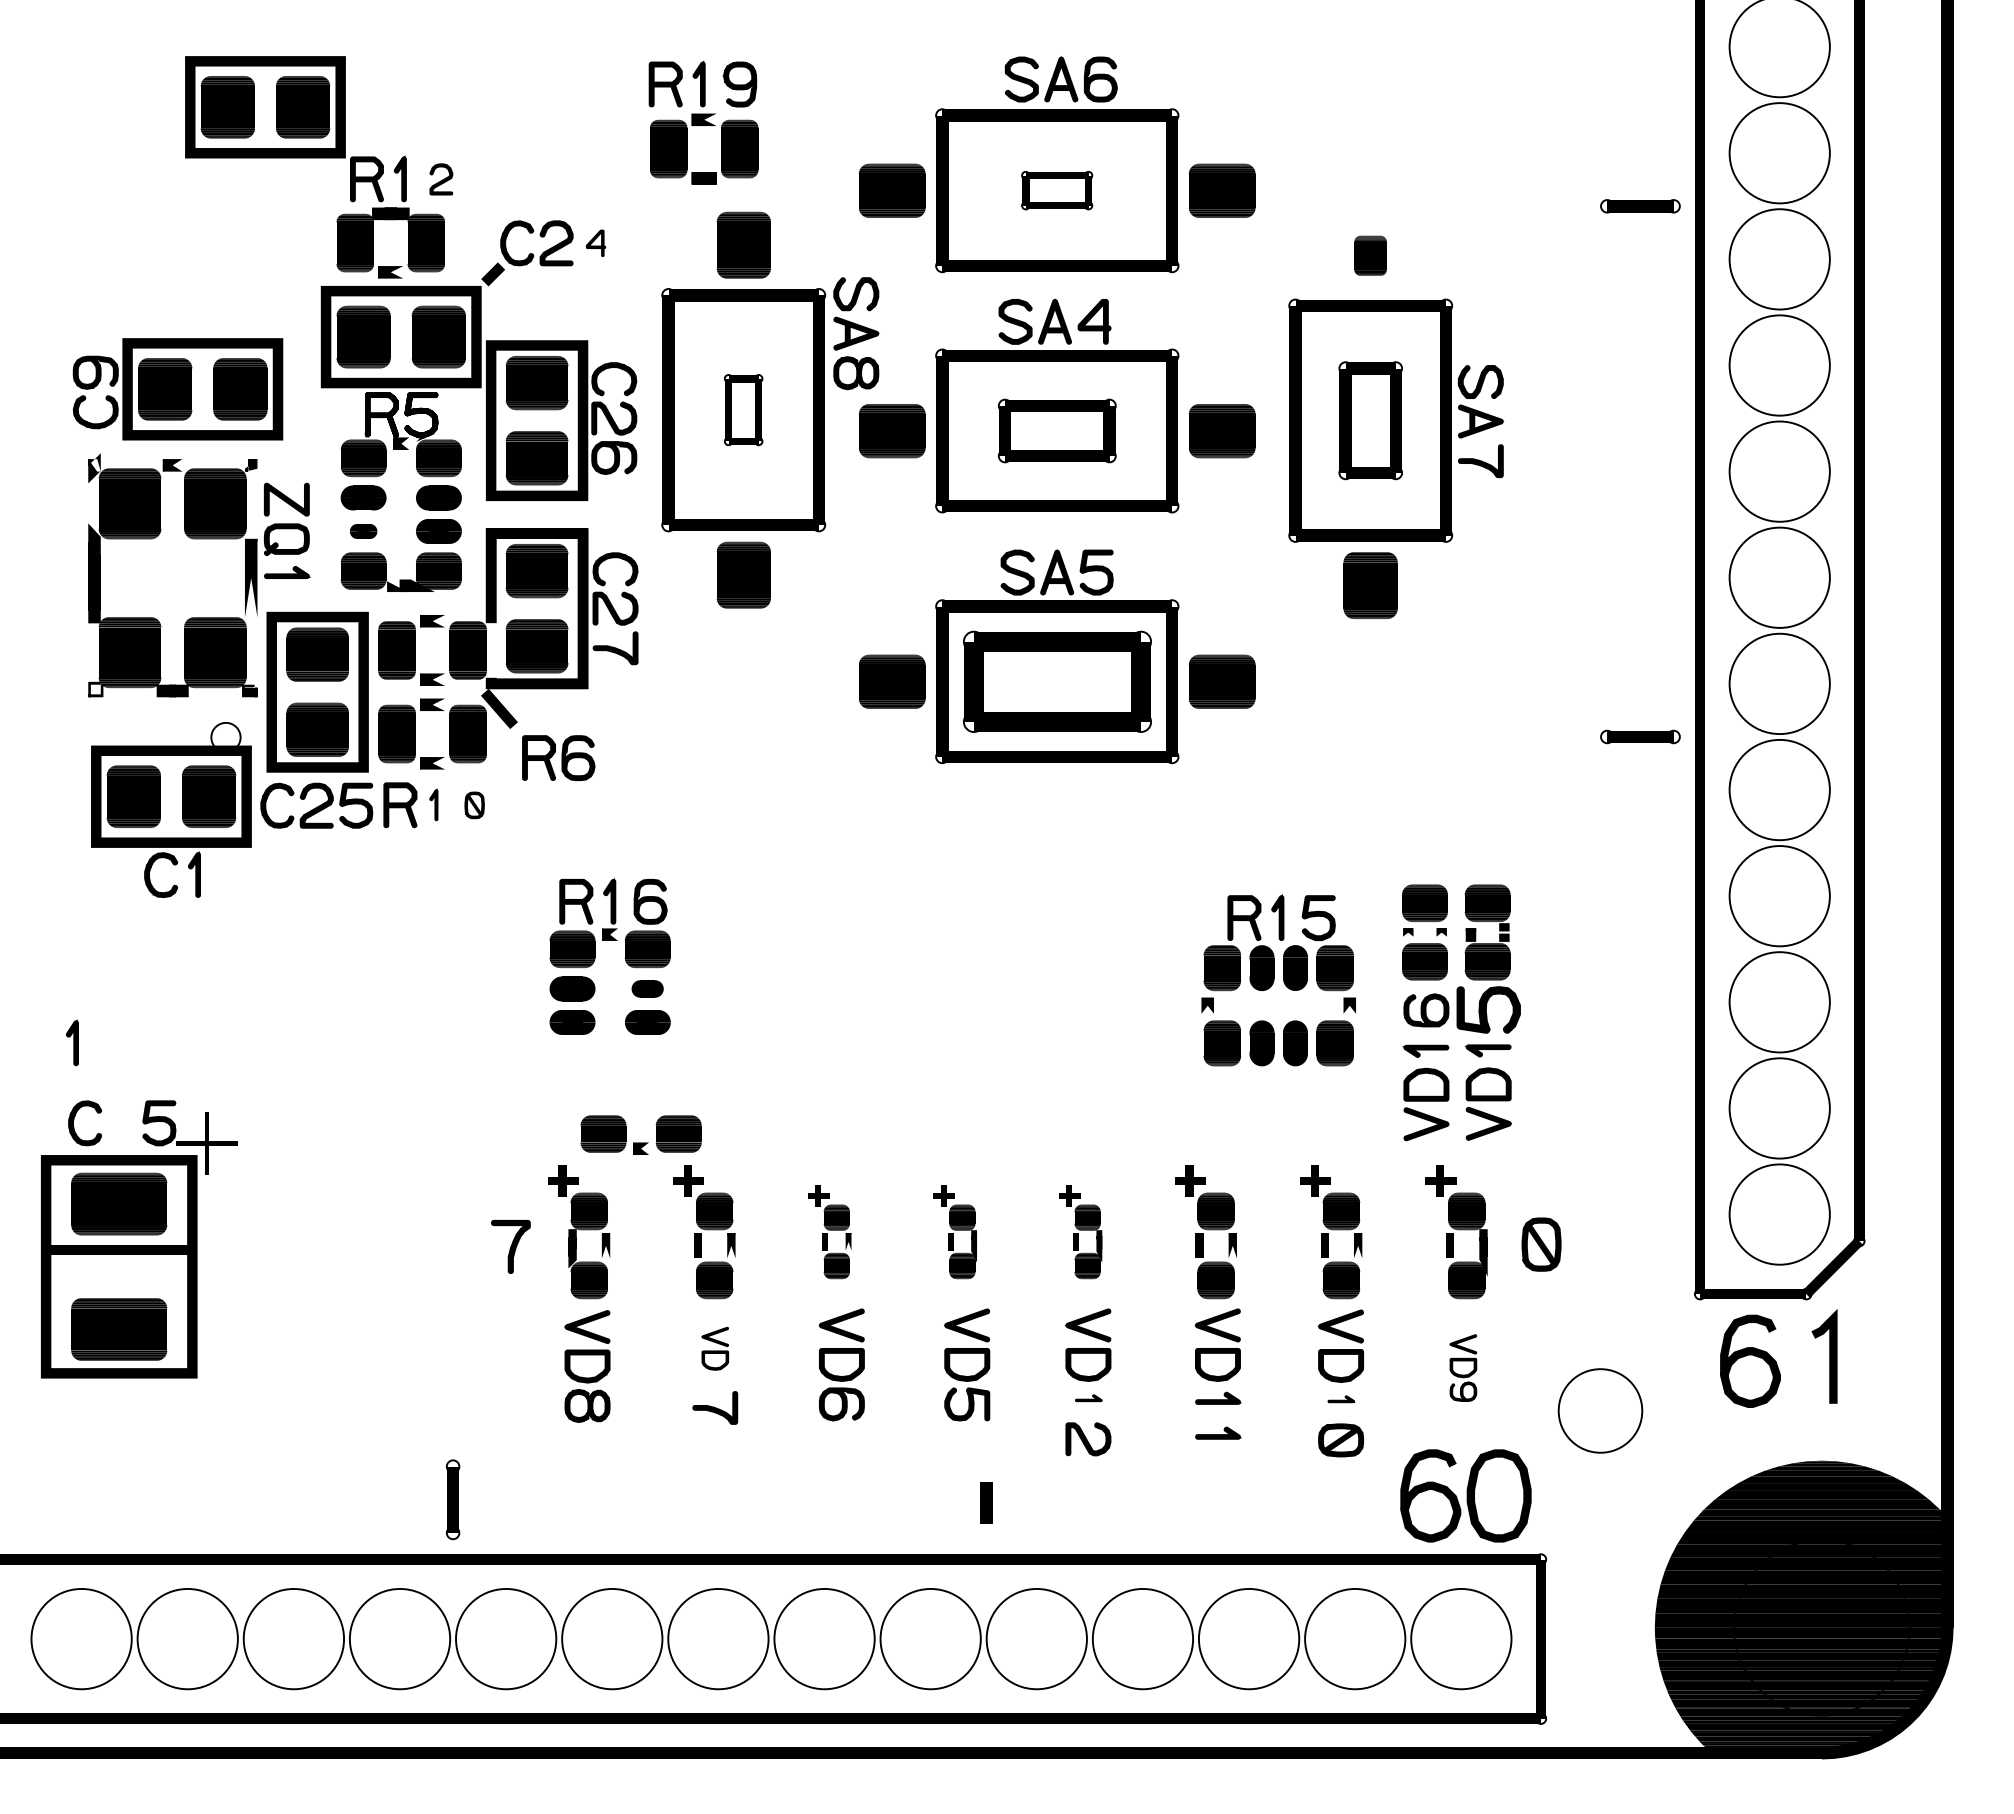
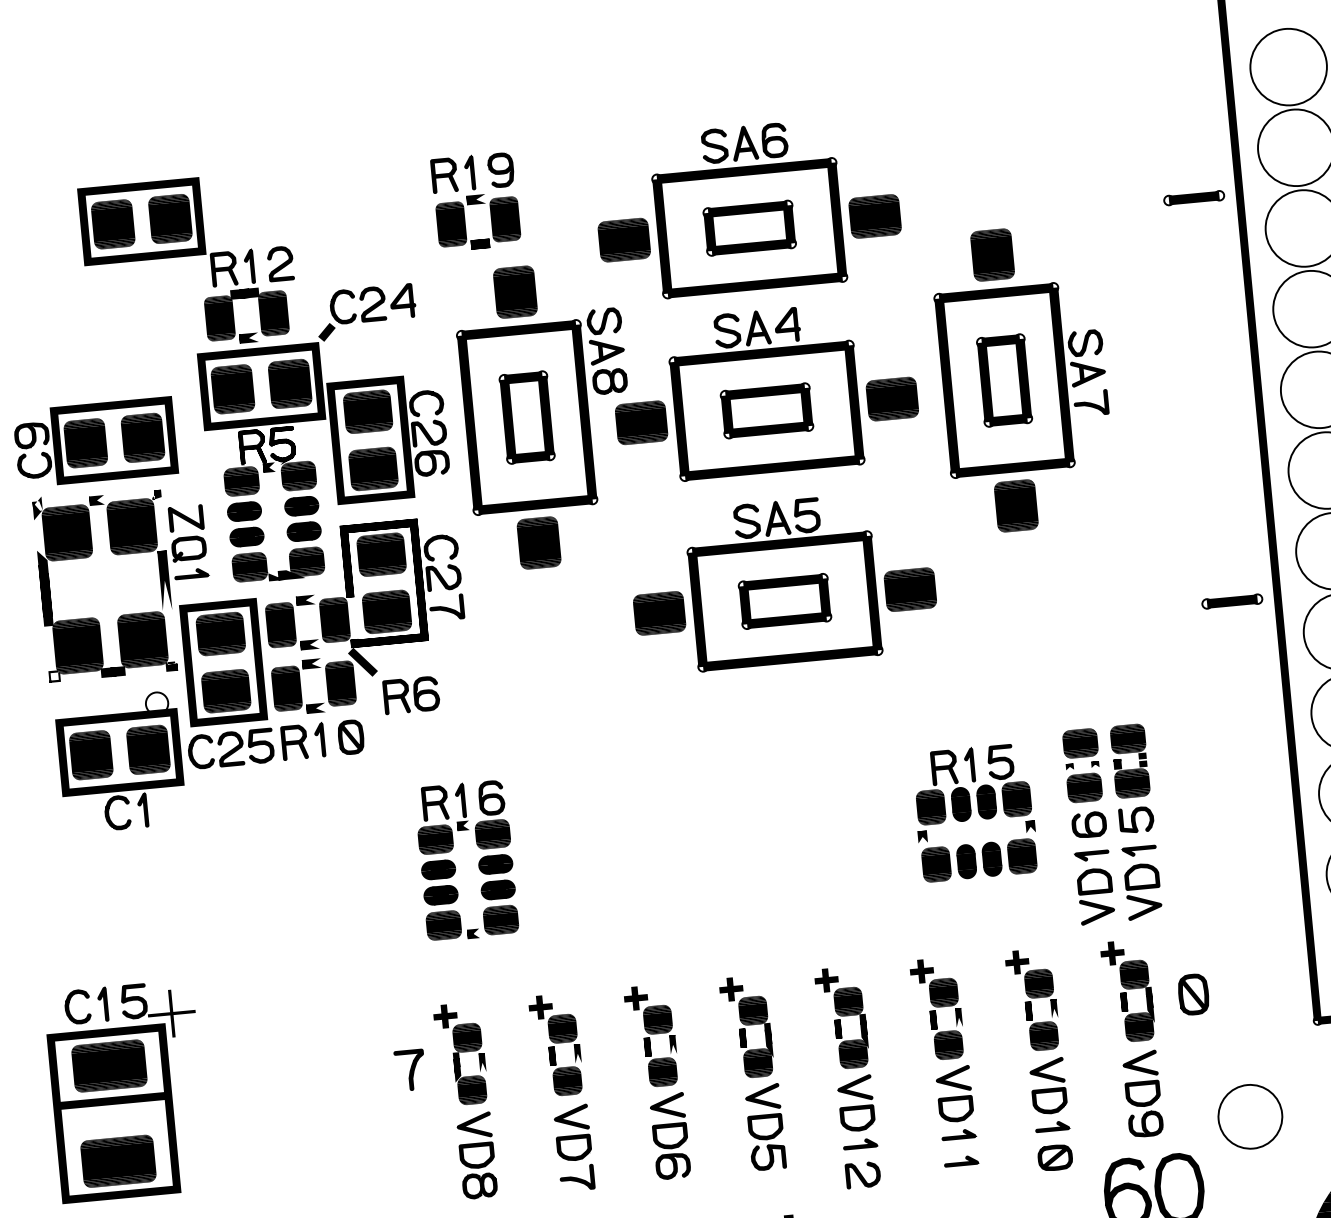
part: (441, 179) -> (280, 263), size x1.43
part: (1056, 190) -> (749, 228), size x1.67
part: (595, 243) -> (402, 301), size x1.67
part: (1370, 255) -> (992, 254), size x1.67
part: (743, 409) -> (526, 417), size x1.67
part: (363, 531) -> (246, 537), size x1.67
part: (1056, 681) -> (784, 601), size x0.62
part: (433, 804) -> (319, 739), size x1.43
part: (474, 805) -> (350, 737), size x1.67
part: (647, 988) -> (495, 864), size x1.43
part: (1488, 1009) -> (1136, 819), size x0.71
part: (72, 1042) -> (103, 1004), moved
part: (640, 1142) -> (472, 929), moved
part: (829, 1232) -> (651, 1036), size x1.43
part: (955, 1232) -> (747, 1027), size x1.43
part: (1080, 1232) -> (842, 1018), size x1.43
part: (715, 1348) -> (573, 1132), size x1.67
part: (1463, 1367) -> (1143, 1093), size x1.67
part: (1088, 1397) -> (860, 1143), size x1.67
part: (1341, 1398) -> (1052, 1125), size x1.67

